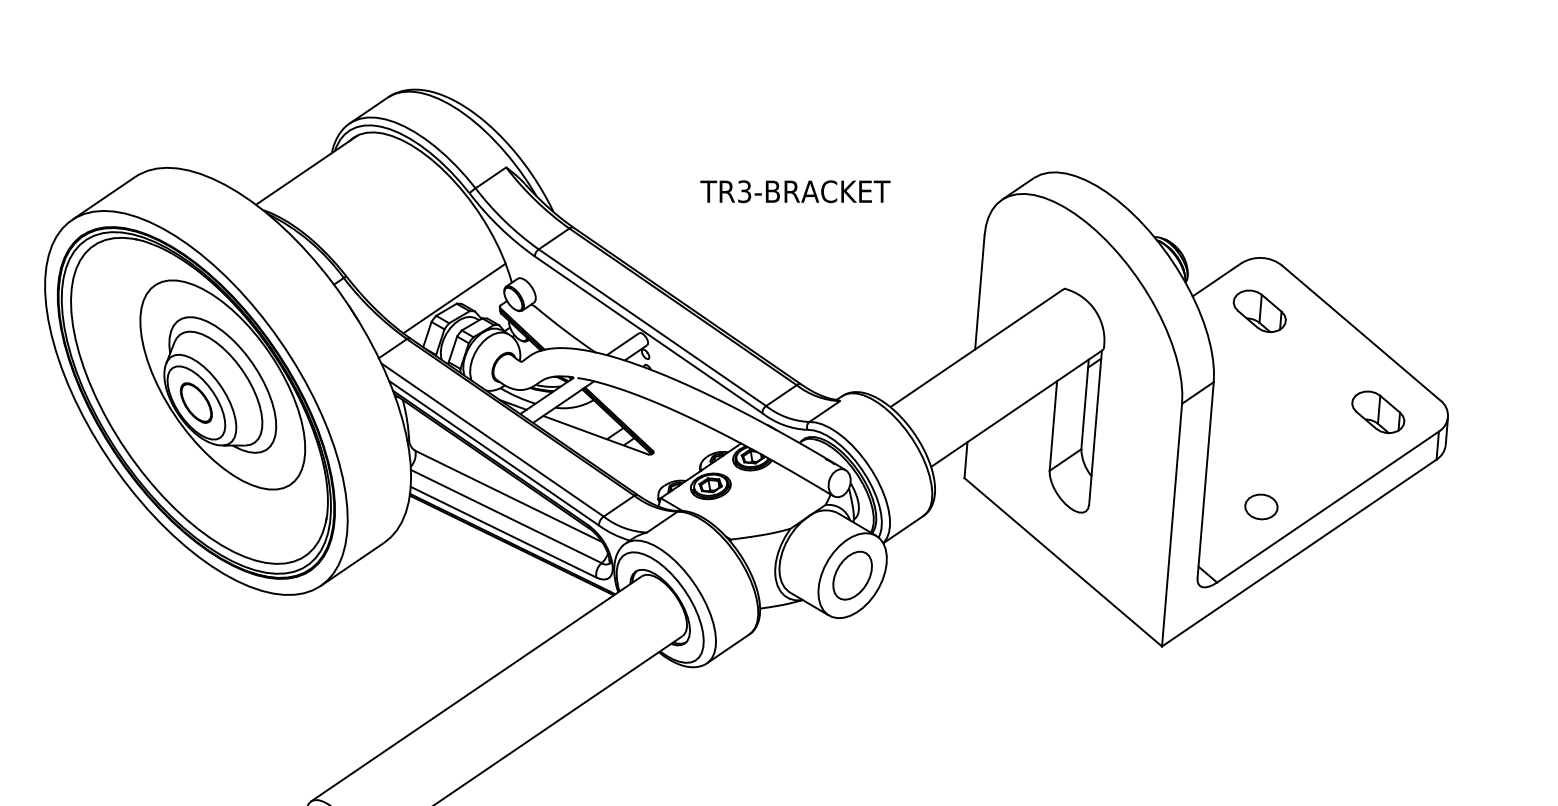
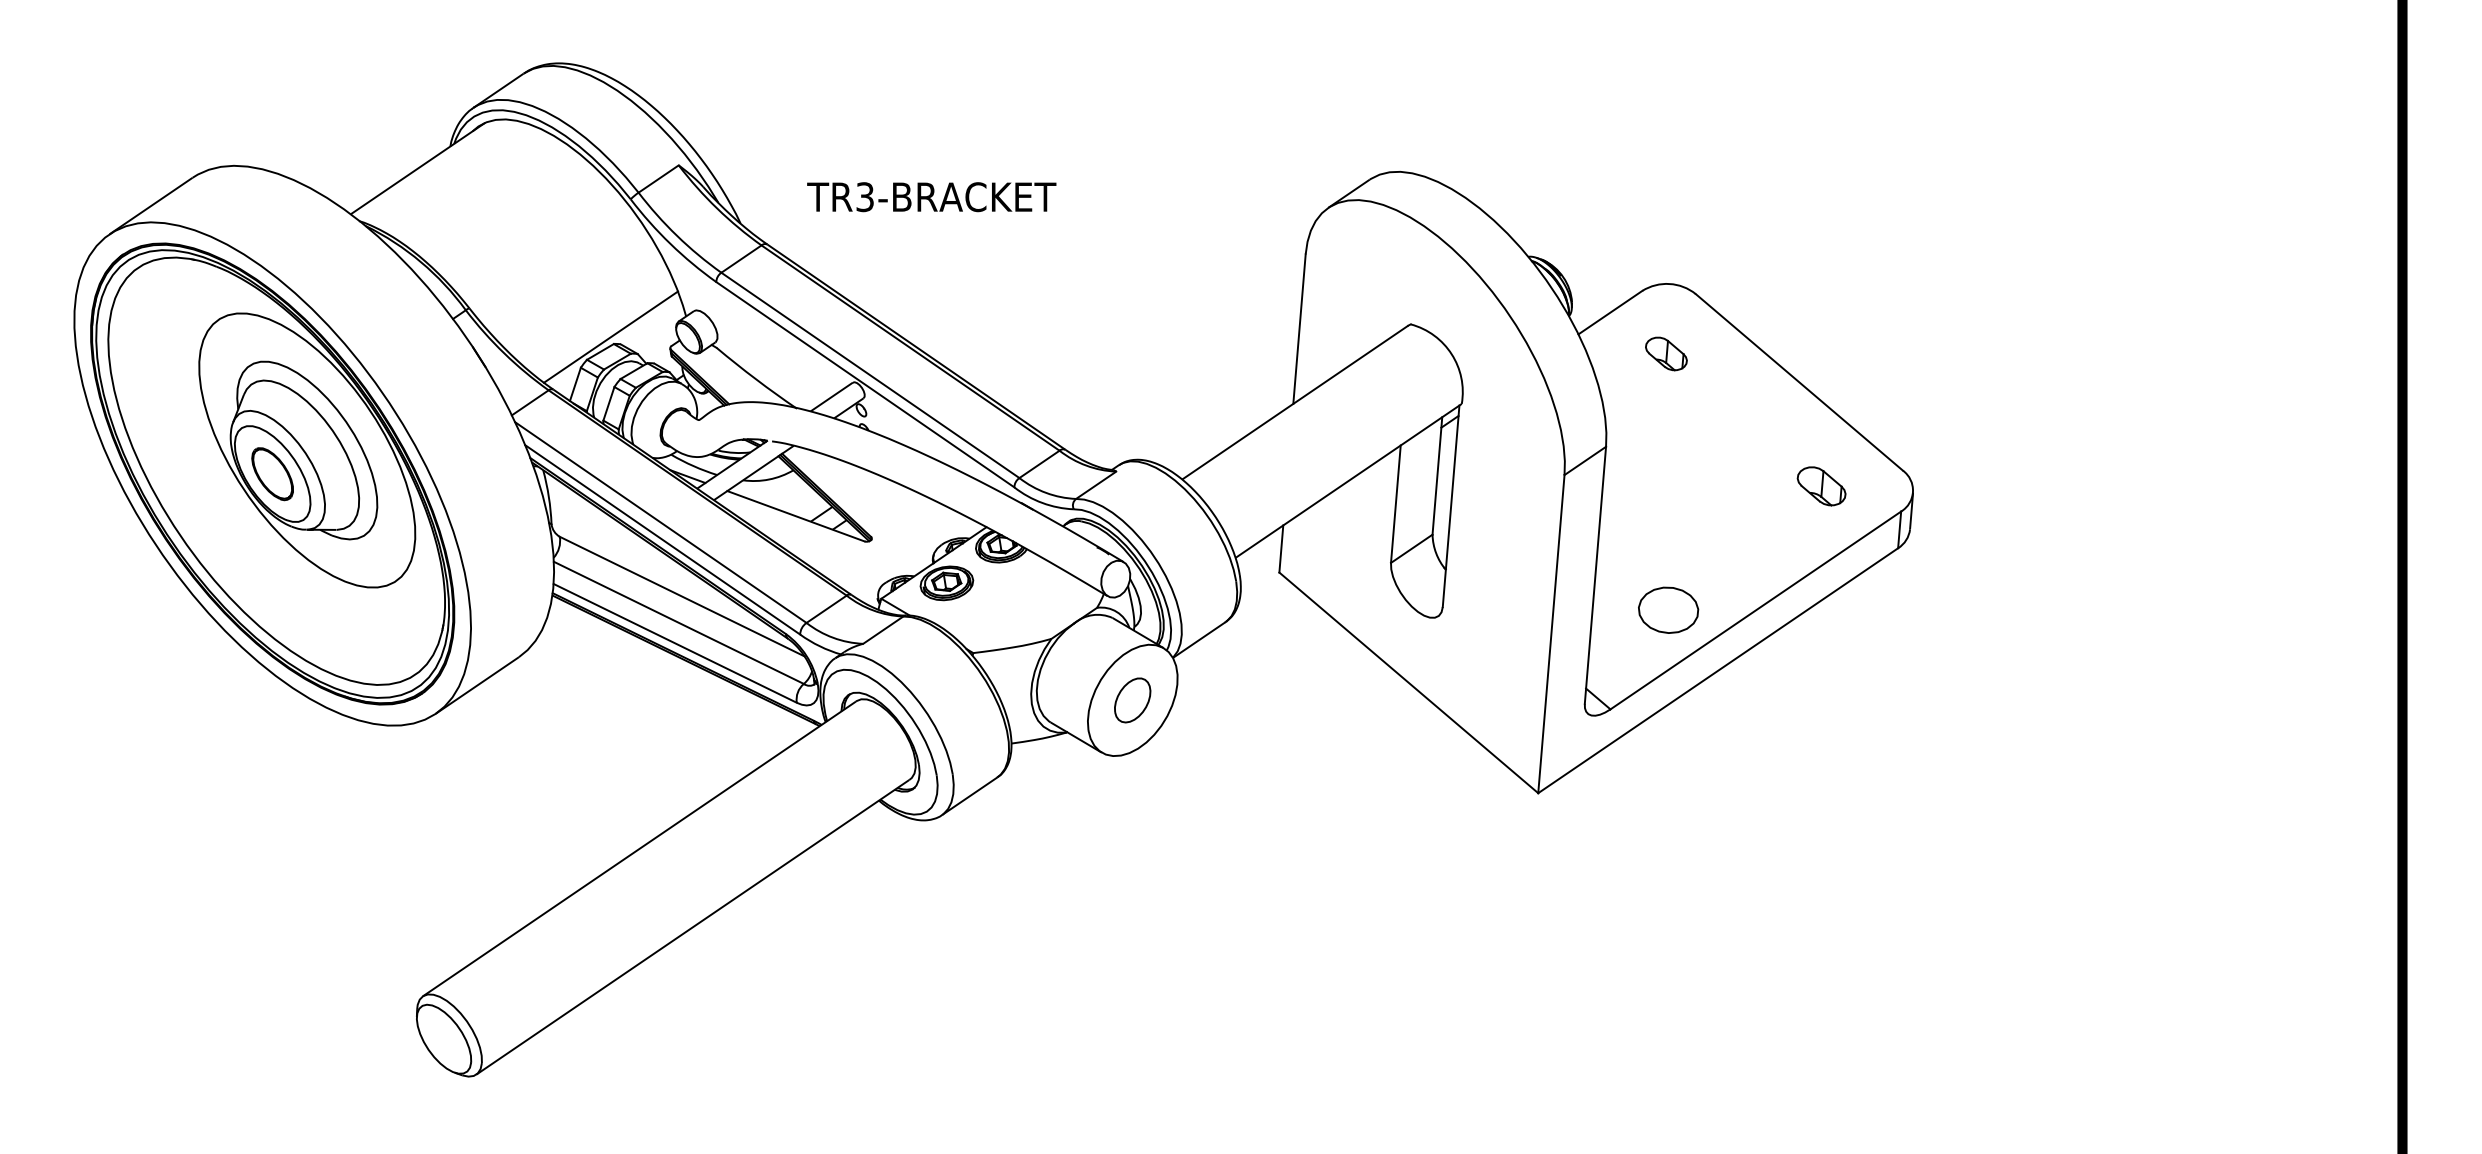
text: (795, 191) -> (931, 197), moved
part: (1259, 311) -> (1666, 353), size x0.6
part: (1378, 412) -> (1821, 486), size x0.7
part: (1261, 507) -> (1668, 610), size x1.4
part: (852, 575) -> (1132, 700), size x0.7

